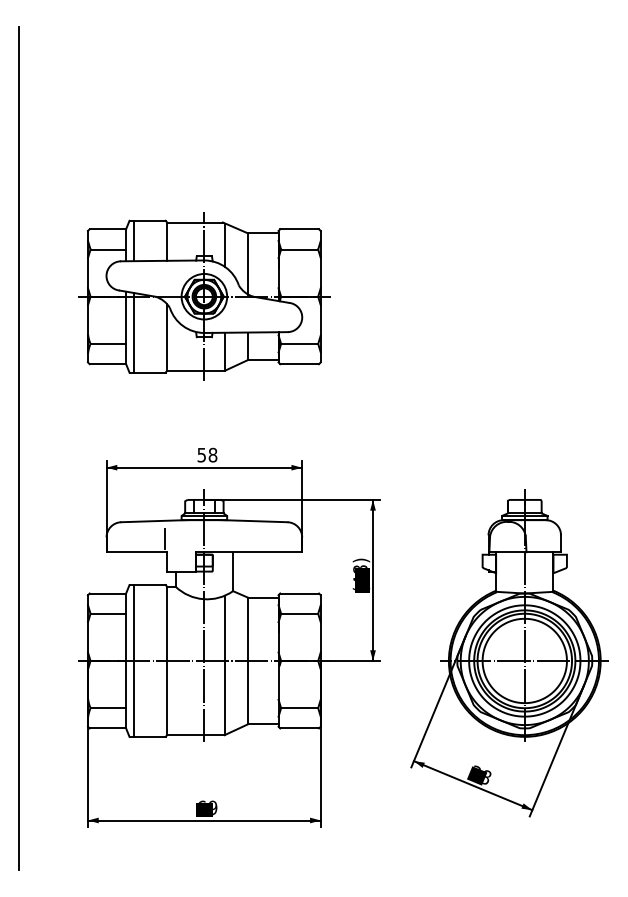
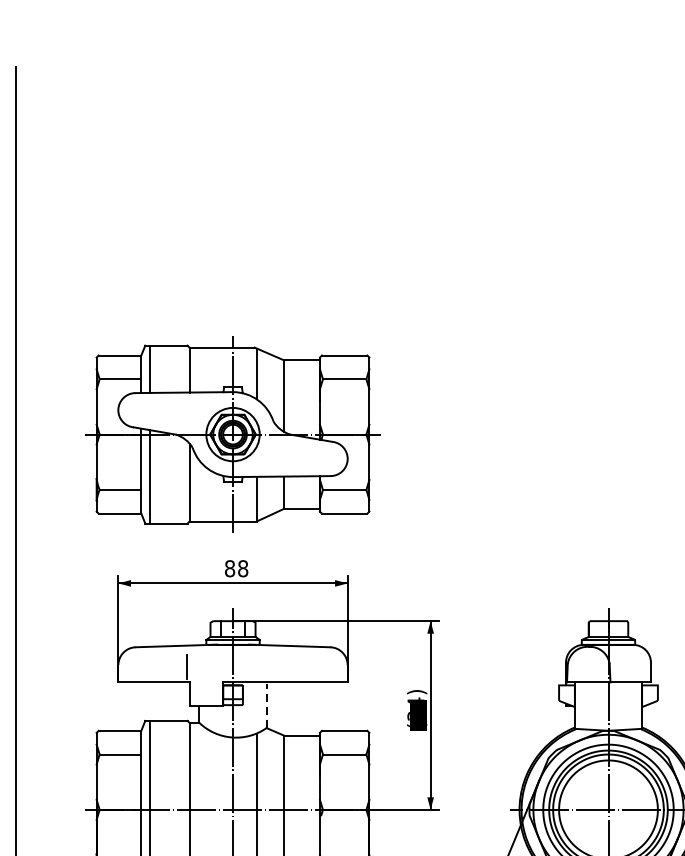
part: (204, 296) -> (233, 434), moved
text: (201, 454) -> (229, 567), 58 -> 88
line: (233, 572) -> (267, 706), solid -> dashed
text: (360, 574) -> (415, 708), (48) -> (34)

